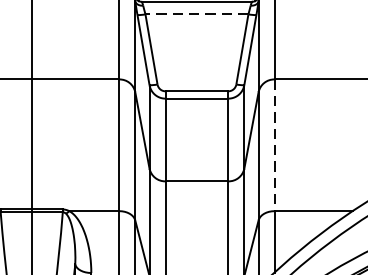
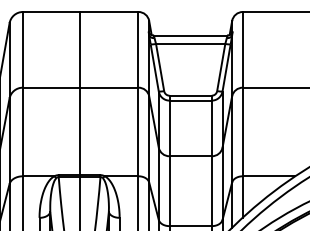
line: (196, 13) -> (190, 43), dashed -> solid
line: (274, 146) -> (242, 132), dashed -> solid

